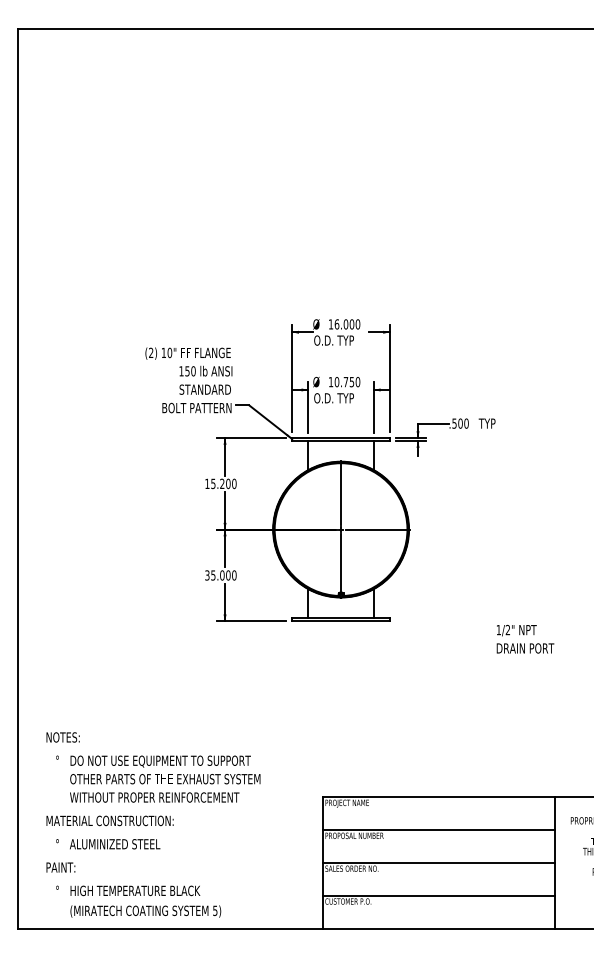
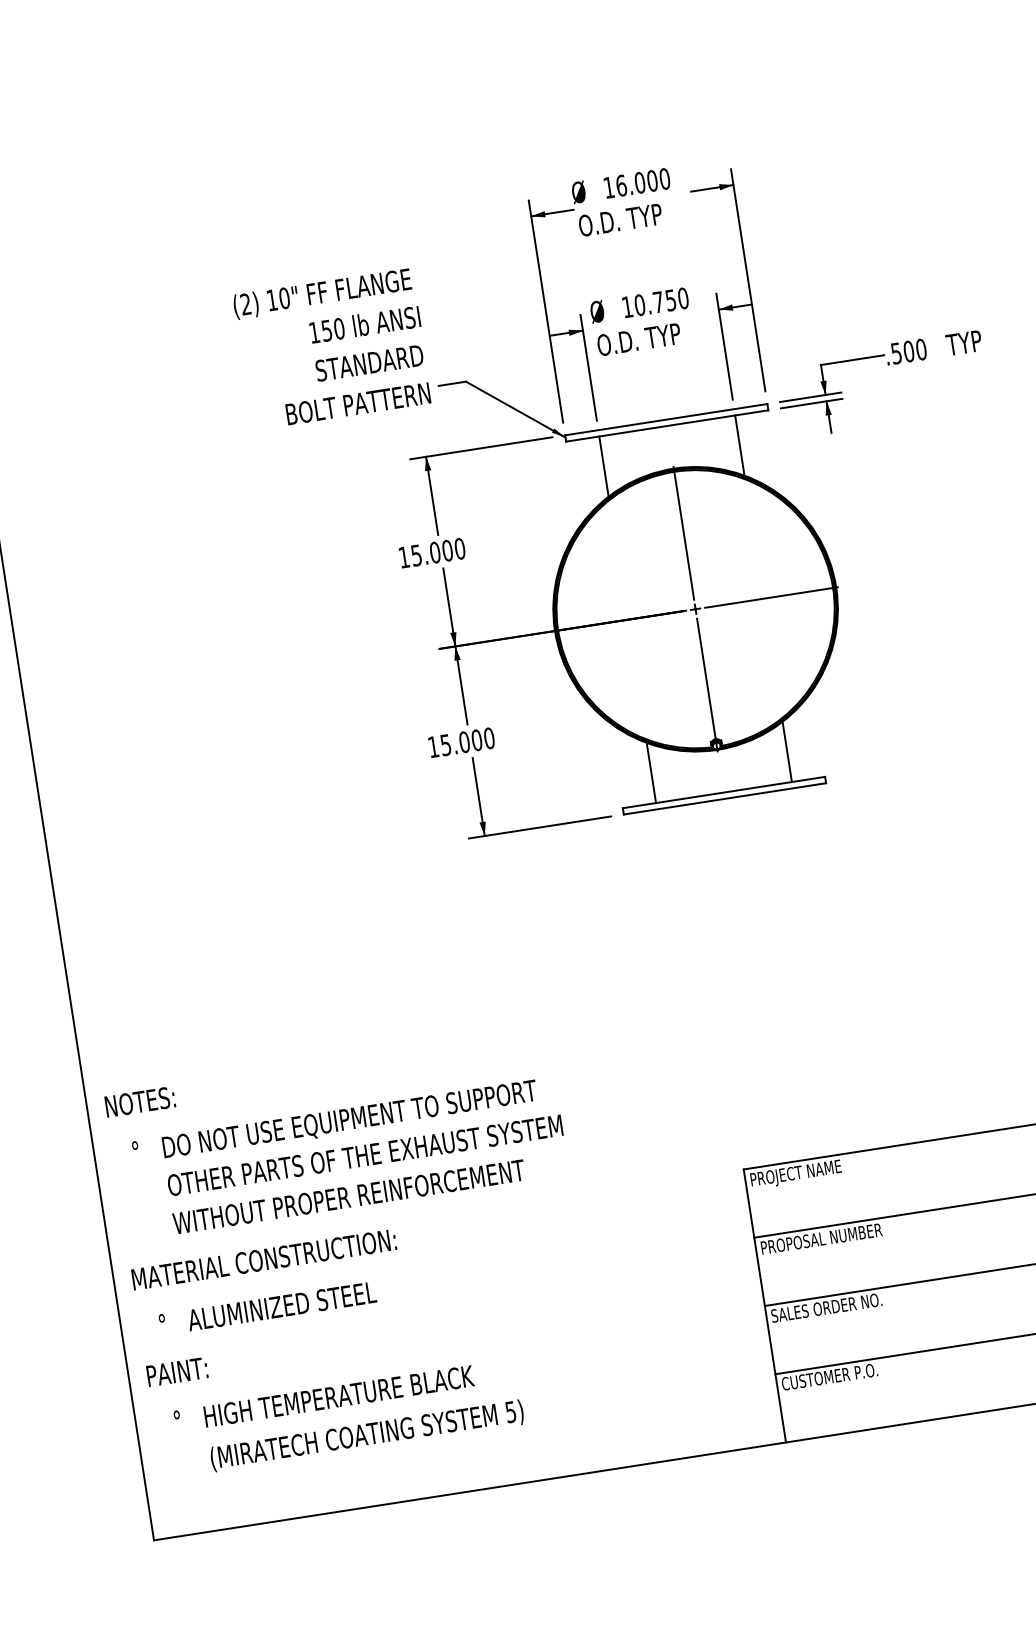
text: (222, 483) -> (435, 551), 15.200 -> 15.000
text: (207, 575) -> (433, 747), 35.000 -> 15.000
text: (153, 824) -> (355, 1253), moved

